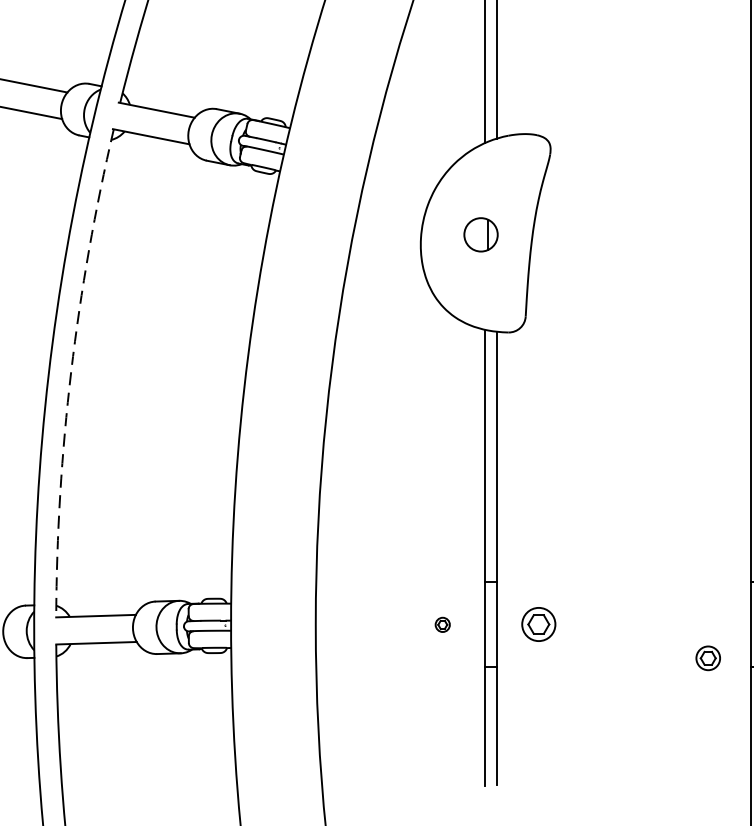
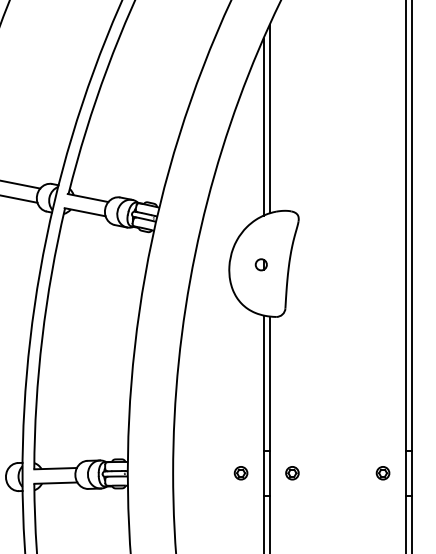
part: (479, 234) -> (260, 264), size x0.62
arc: (71, 370) -> (42, 337), dashed -> solid
part: (441, 625) -> (240, 473), size x1.67
part: (538, 625) -> (292, 473), size x0.71
part: (707, 658) -> (382, 473), moved

